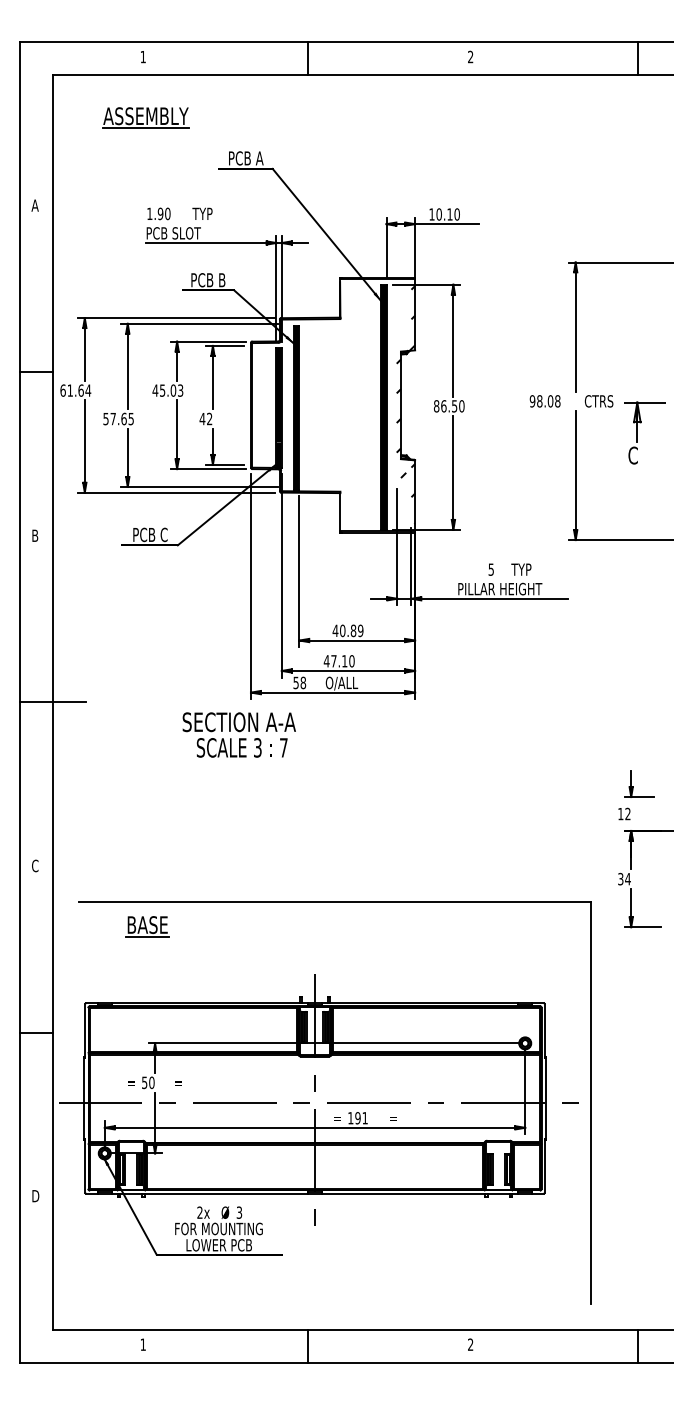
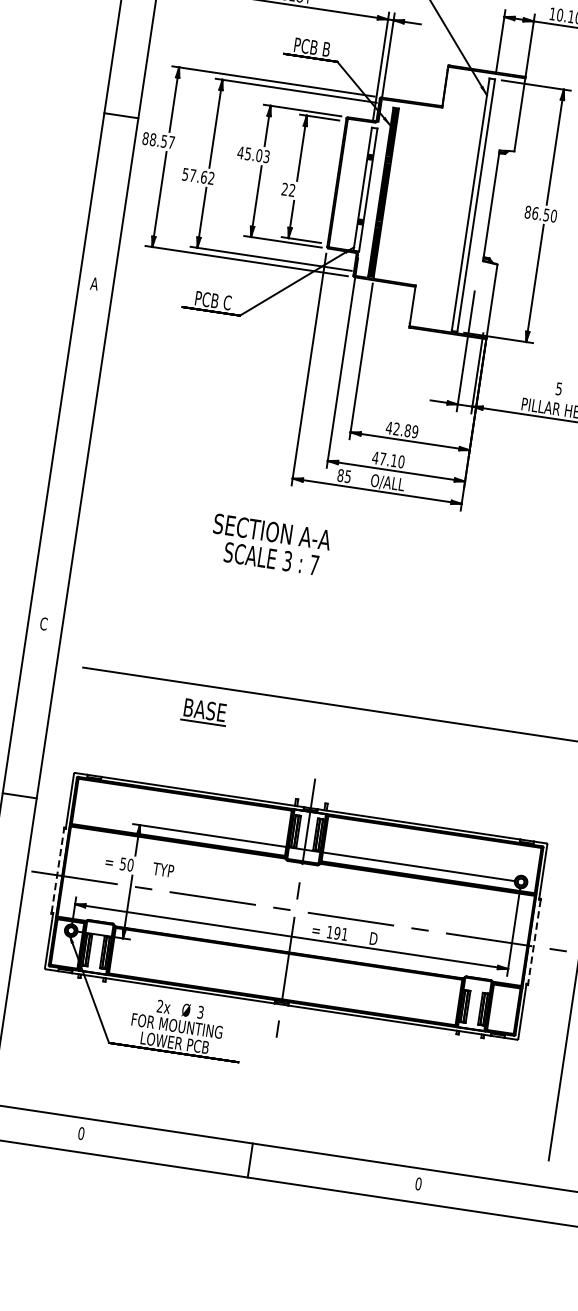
fill: (278, 360) -> (372, 140), removed
text: (75, 390) -> (158, 140), 61.64 -> 88.57
hatch: (405, 404) -> (496, 205), removed
fill: (383, 406) -> (473, 204), removed
fill: (278, 407) -> (364, 189), removed
text: (130, 418) -> (210, 177), 57.65 -> 57.62
text: (202, 418) -> (284, 188), 42 -> 22
fill: (278, 454) -> (357, 237), removed
text: (34, 535) -> (93, 283), B -> A
text: (342, 630) -> (396, 428), 40.89 -> 42.89
text: (299, 682) -> (344, 475), 58 -> 85
line: (53, 702) -> (87, 458), removed
text: (238, 734) -> (269, 544), moved
part: (147, 926) -> (204, 711), moved
text: (183, 1082) -> (163, 869), = -> TYP
line: (83, 1098) -> (57, 870), solid -> dashed
line: (546, 1098) -> (534, 942), solid -> dashed
text: (393, 1118) -> (373, 939), = -> D
text: (143, 1344) -> (81, 1133), 1 -> 0
text: (470, 1344) -> (418, 1183), 2 -> 0

